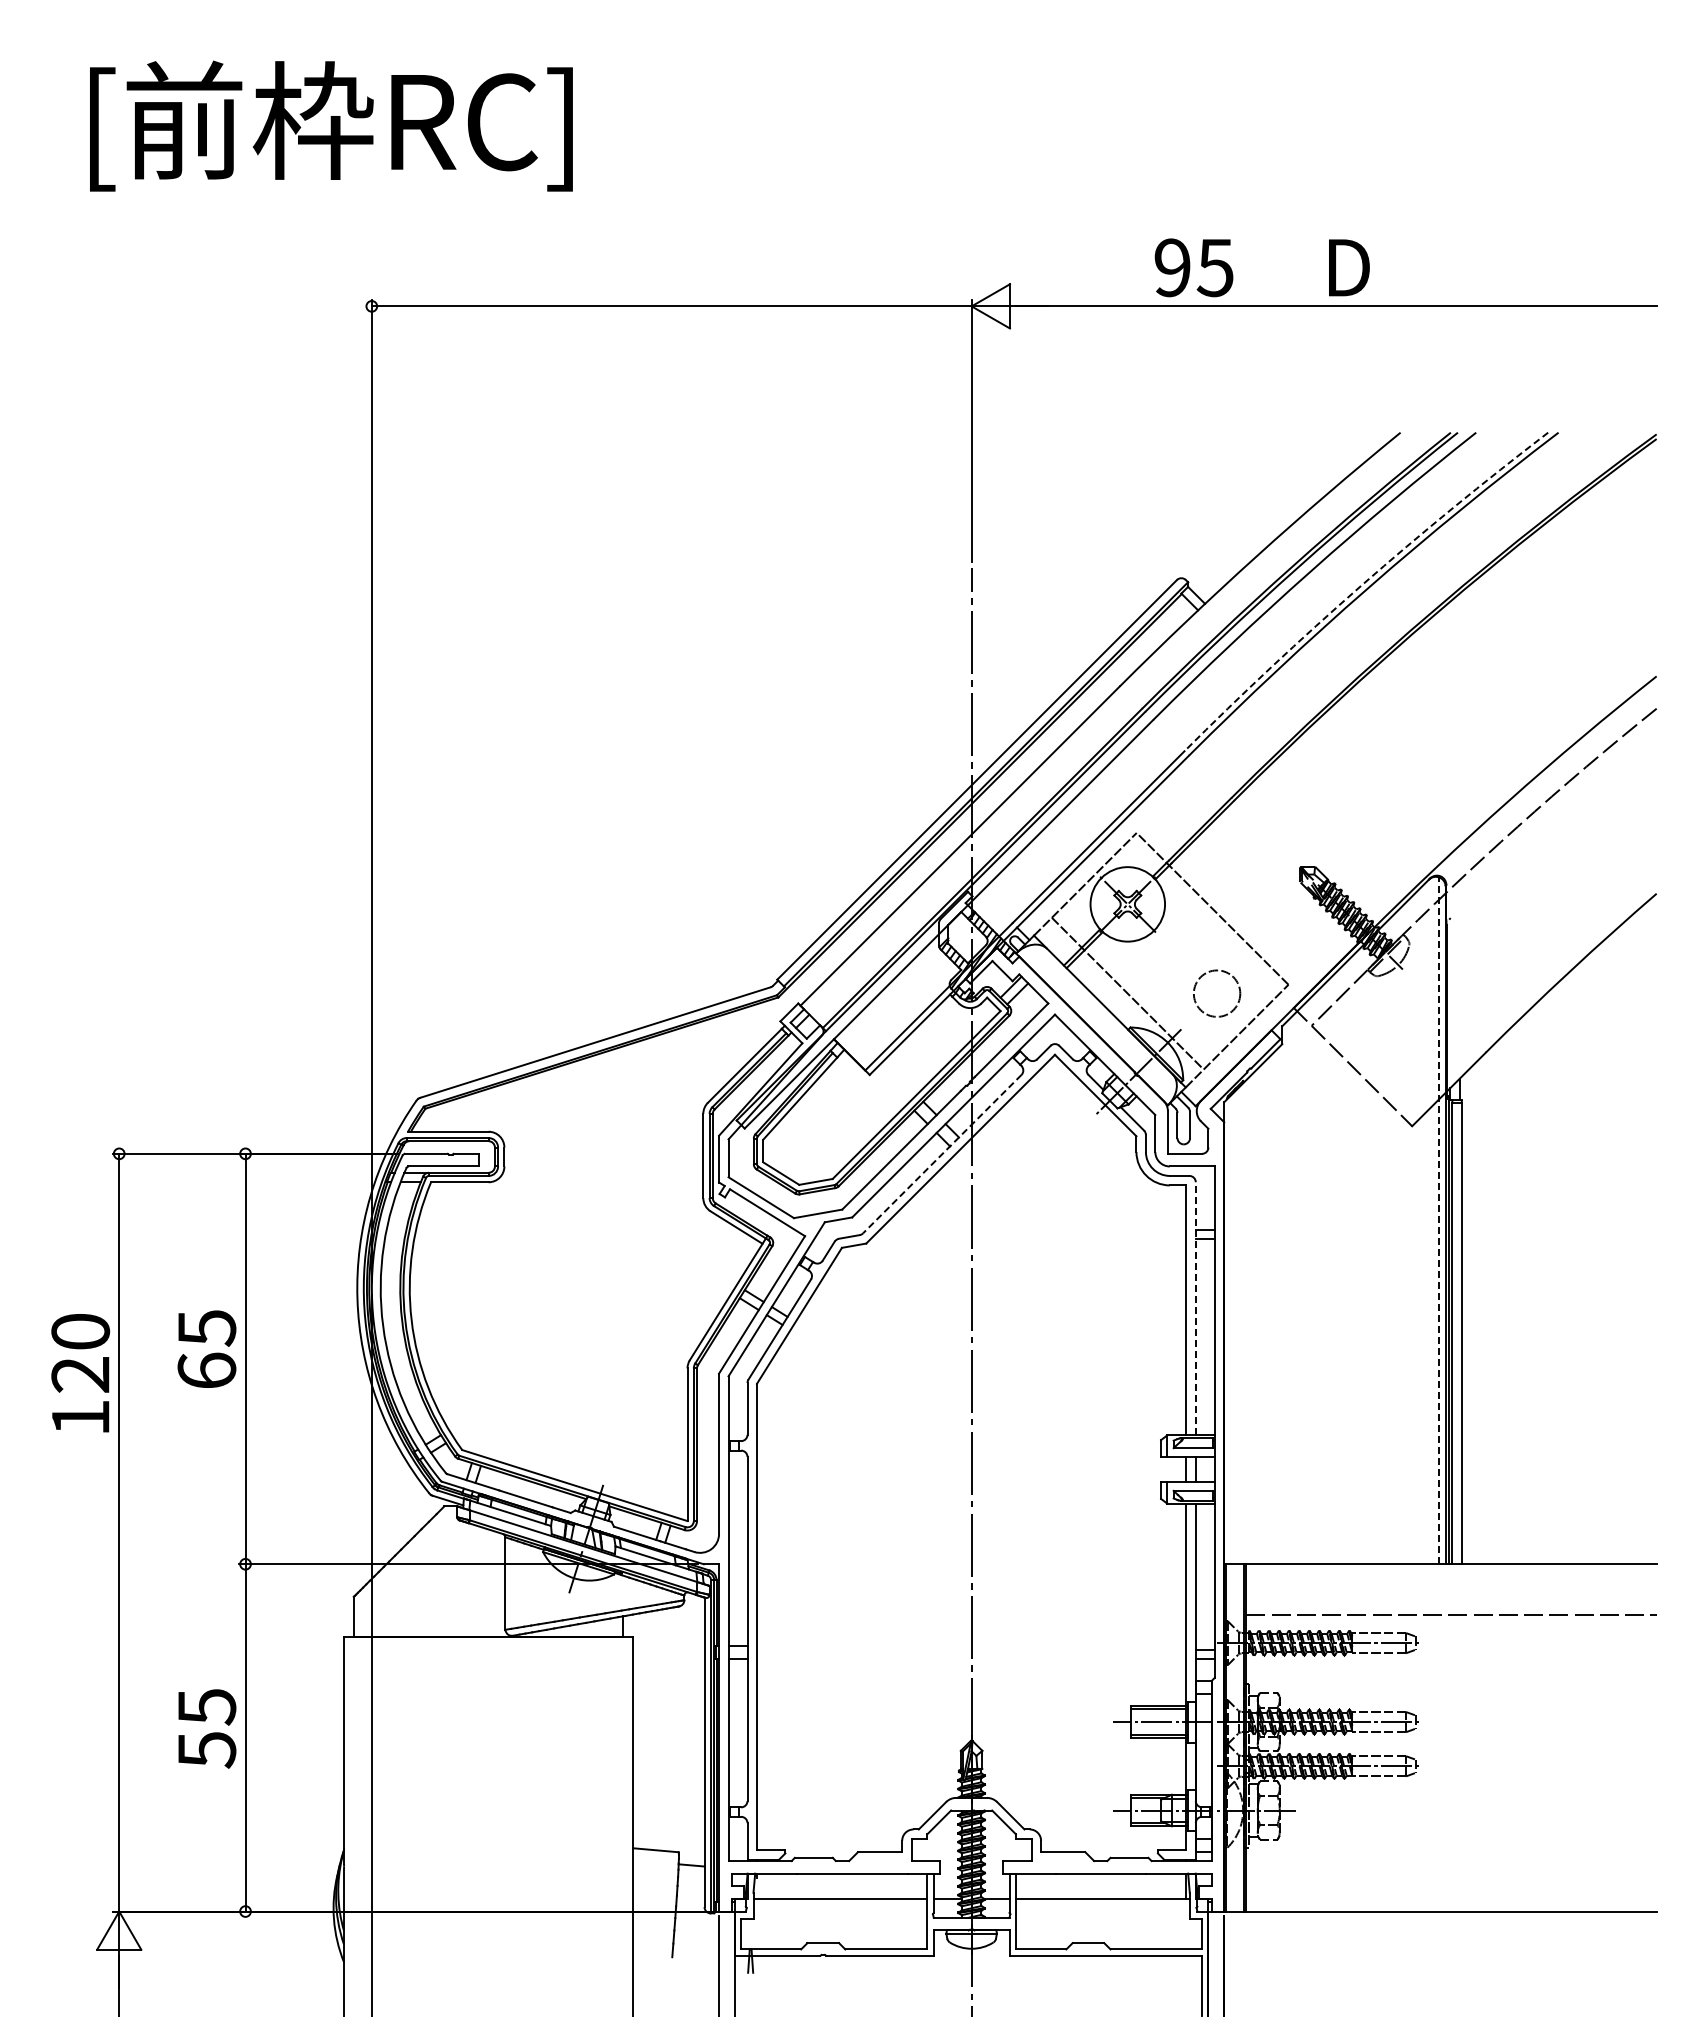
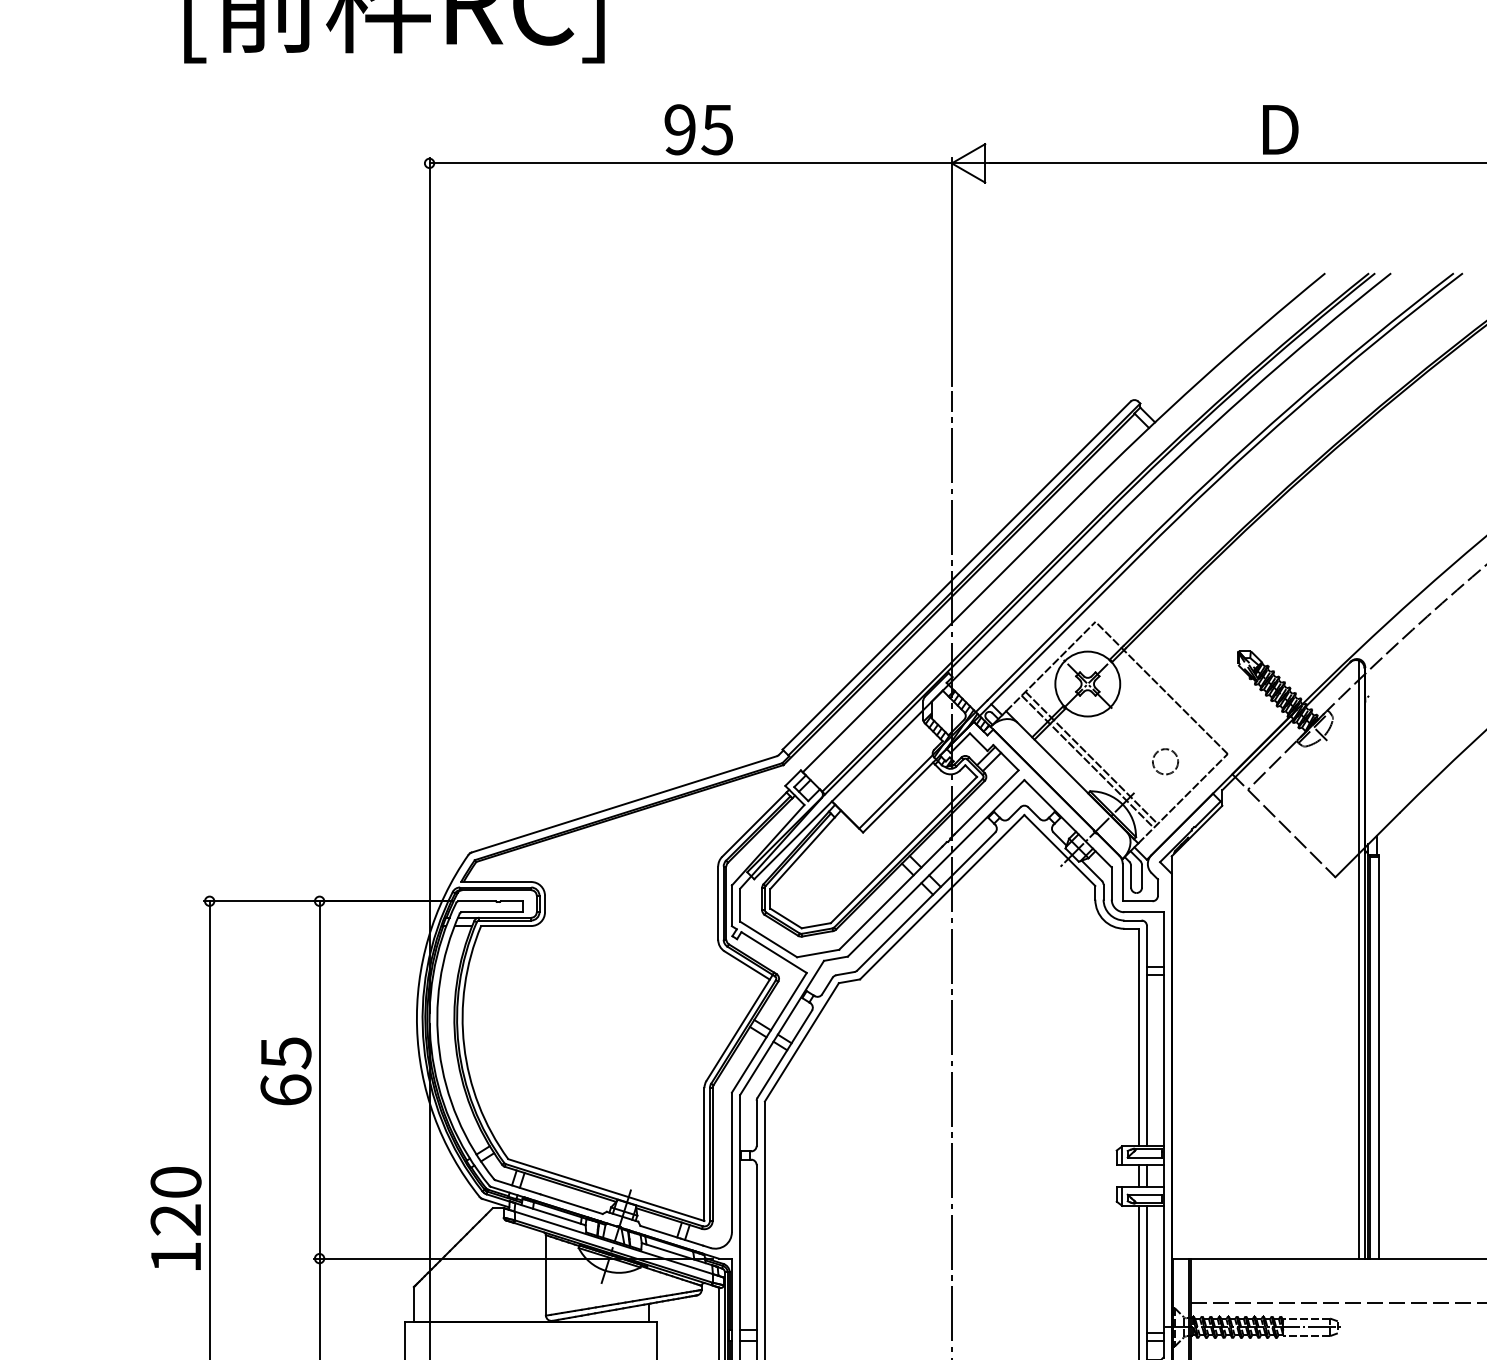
text: (1193, 267) -> (698, 129), moved
arc: (1361, 585) -> (1291, 406), dashed -> solid
line: (1132, 989) -> (1091, 758), added
circle: (1216, 993) -> (1165, 761), size x0.62
line: (941, 1154) -> (925, 901), dashed -> solid
line: (1439, 1220) -> (1359, 959), dashed -> solid
line: (1195, 1308) -> (1146, 1035), dashed -> solid
text: (80, 1373) -> (175, 1218), moved

